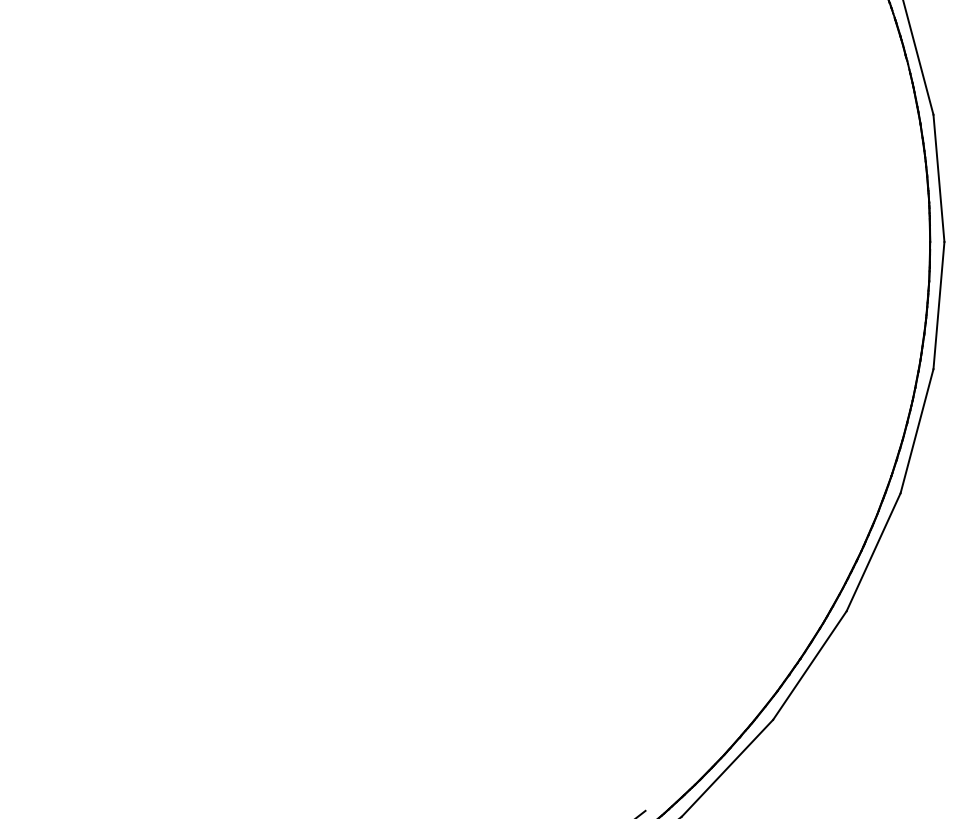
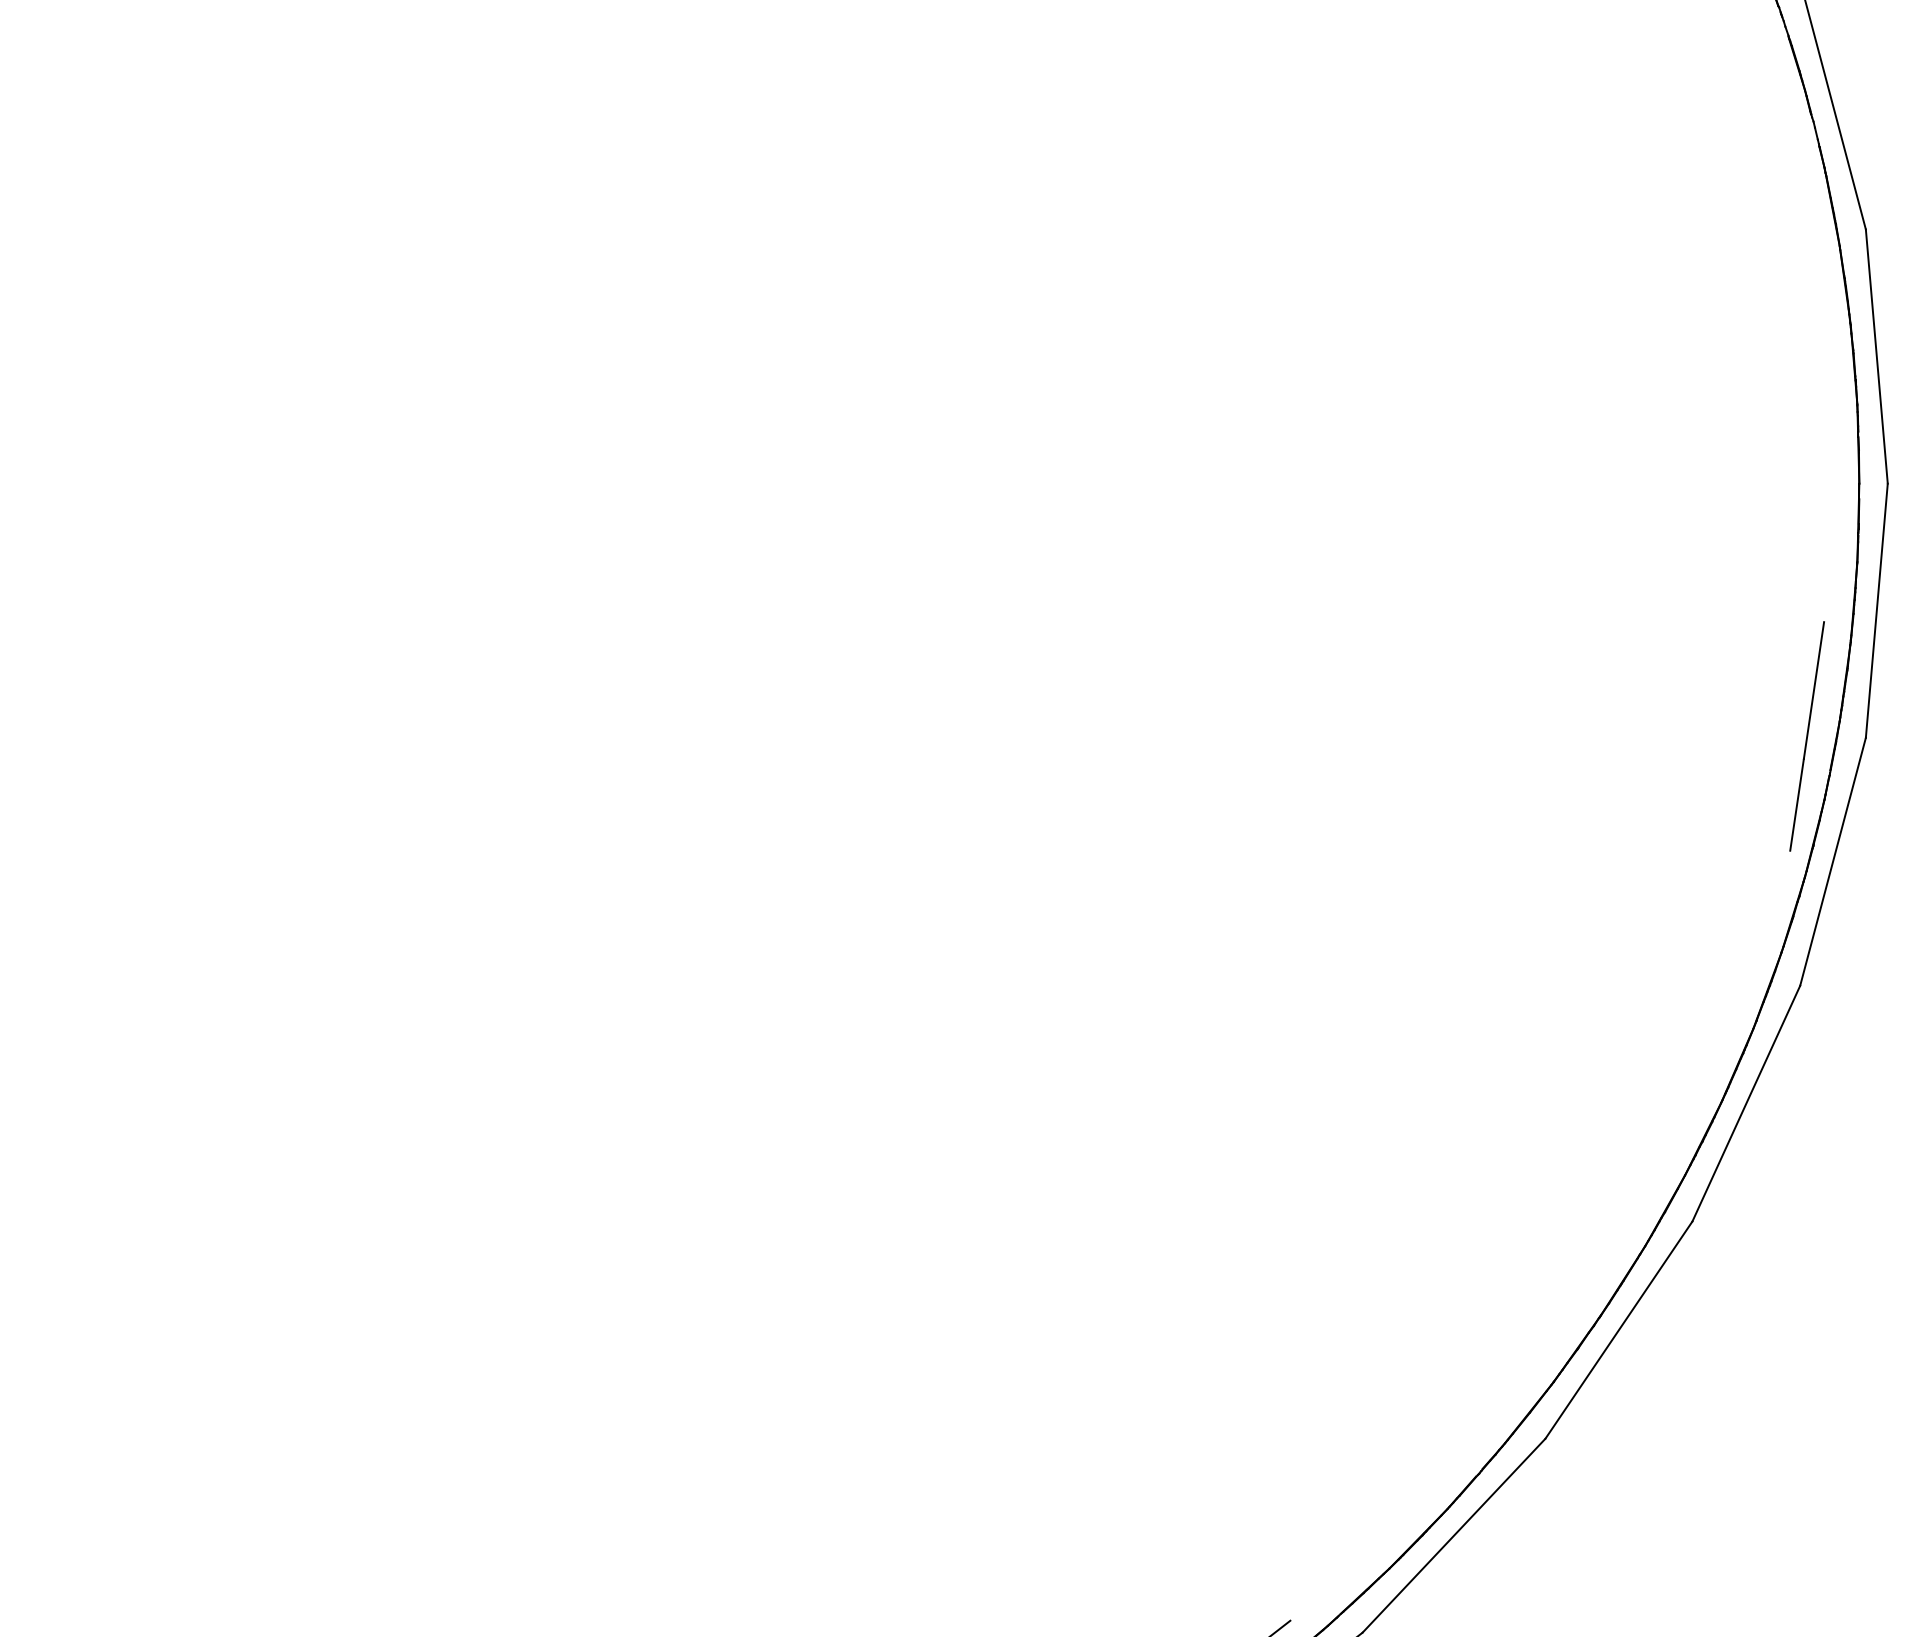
line: (903, 368) -> (1805, 736), added

